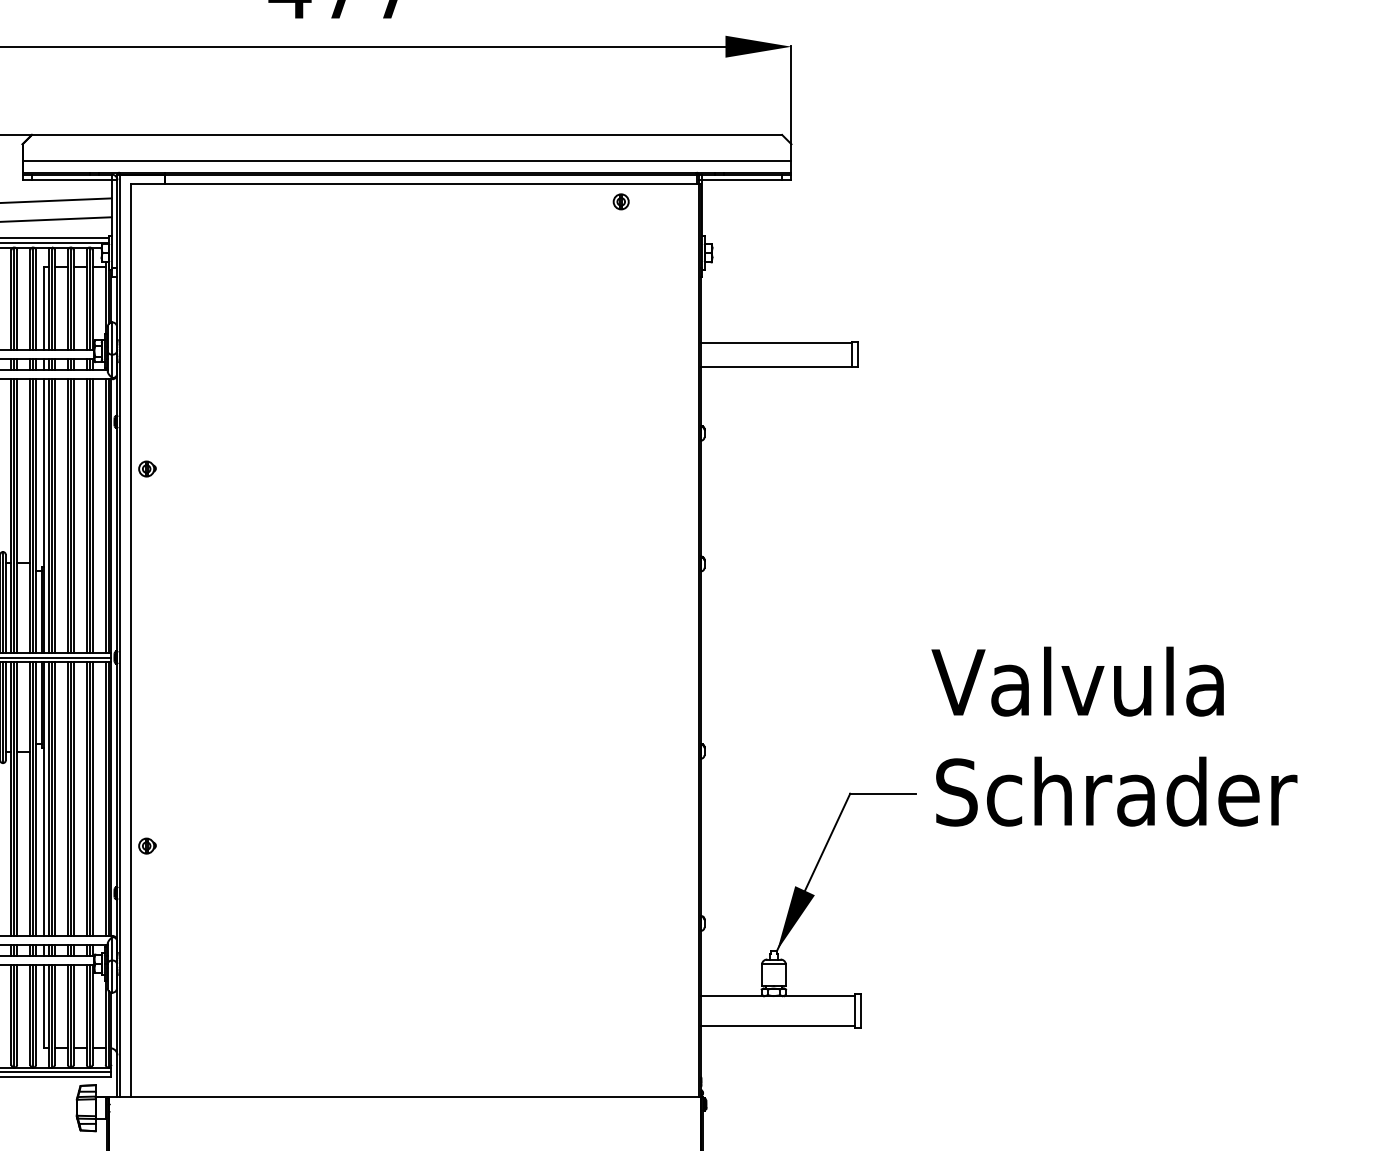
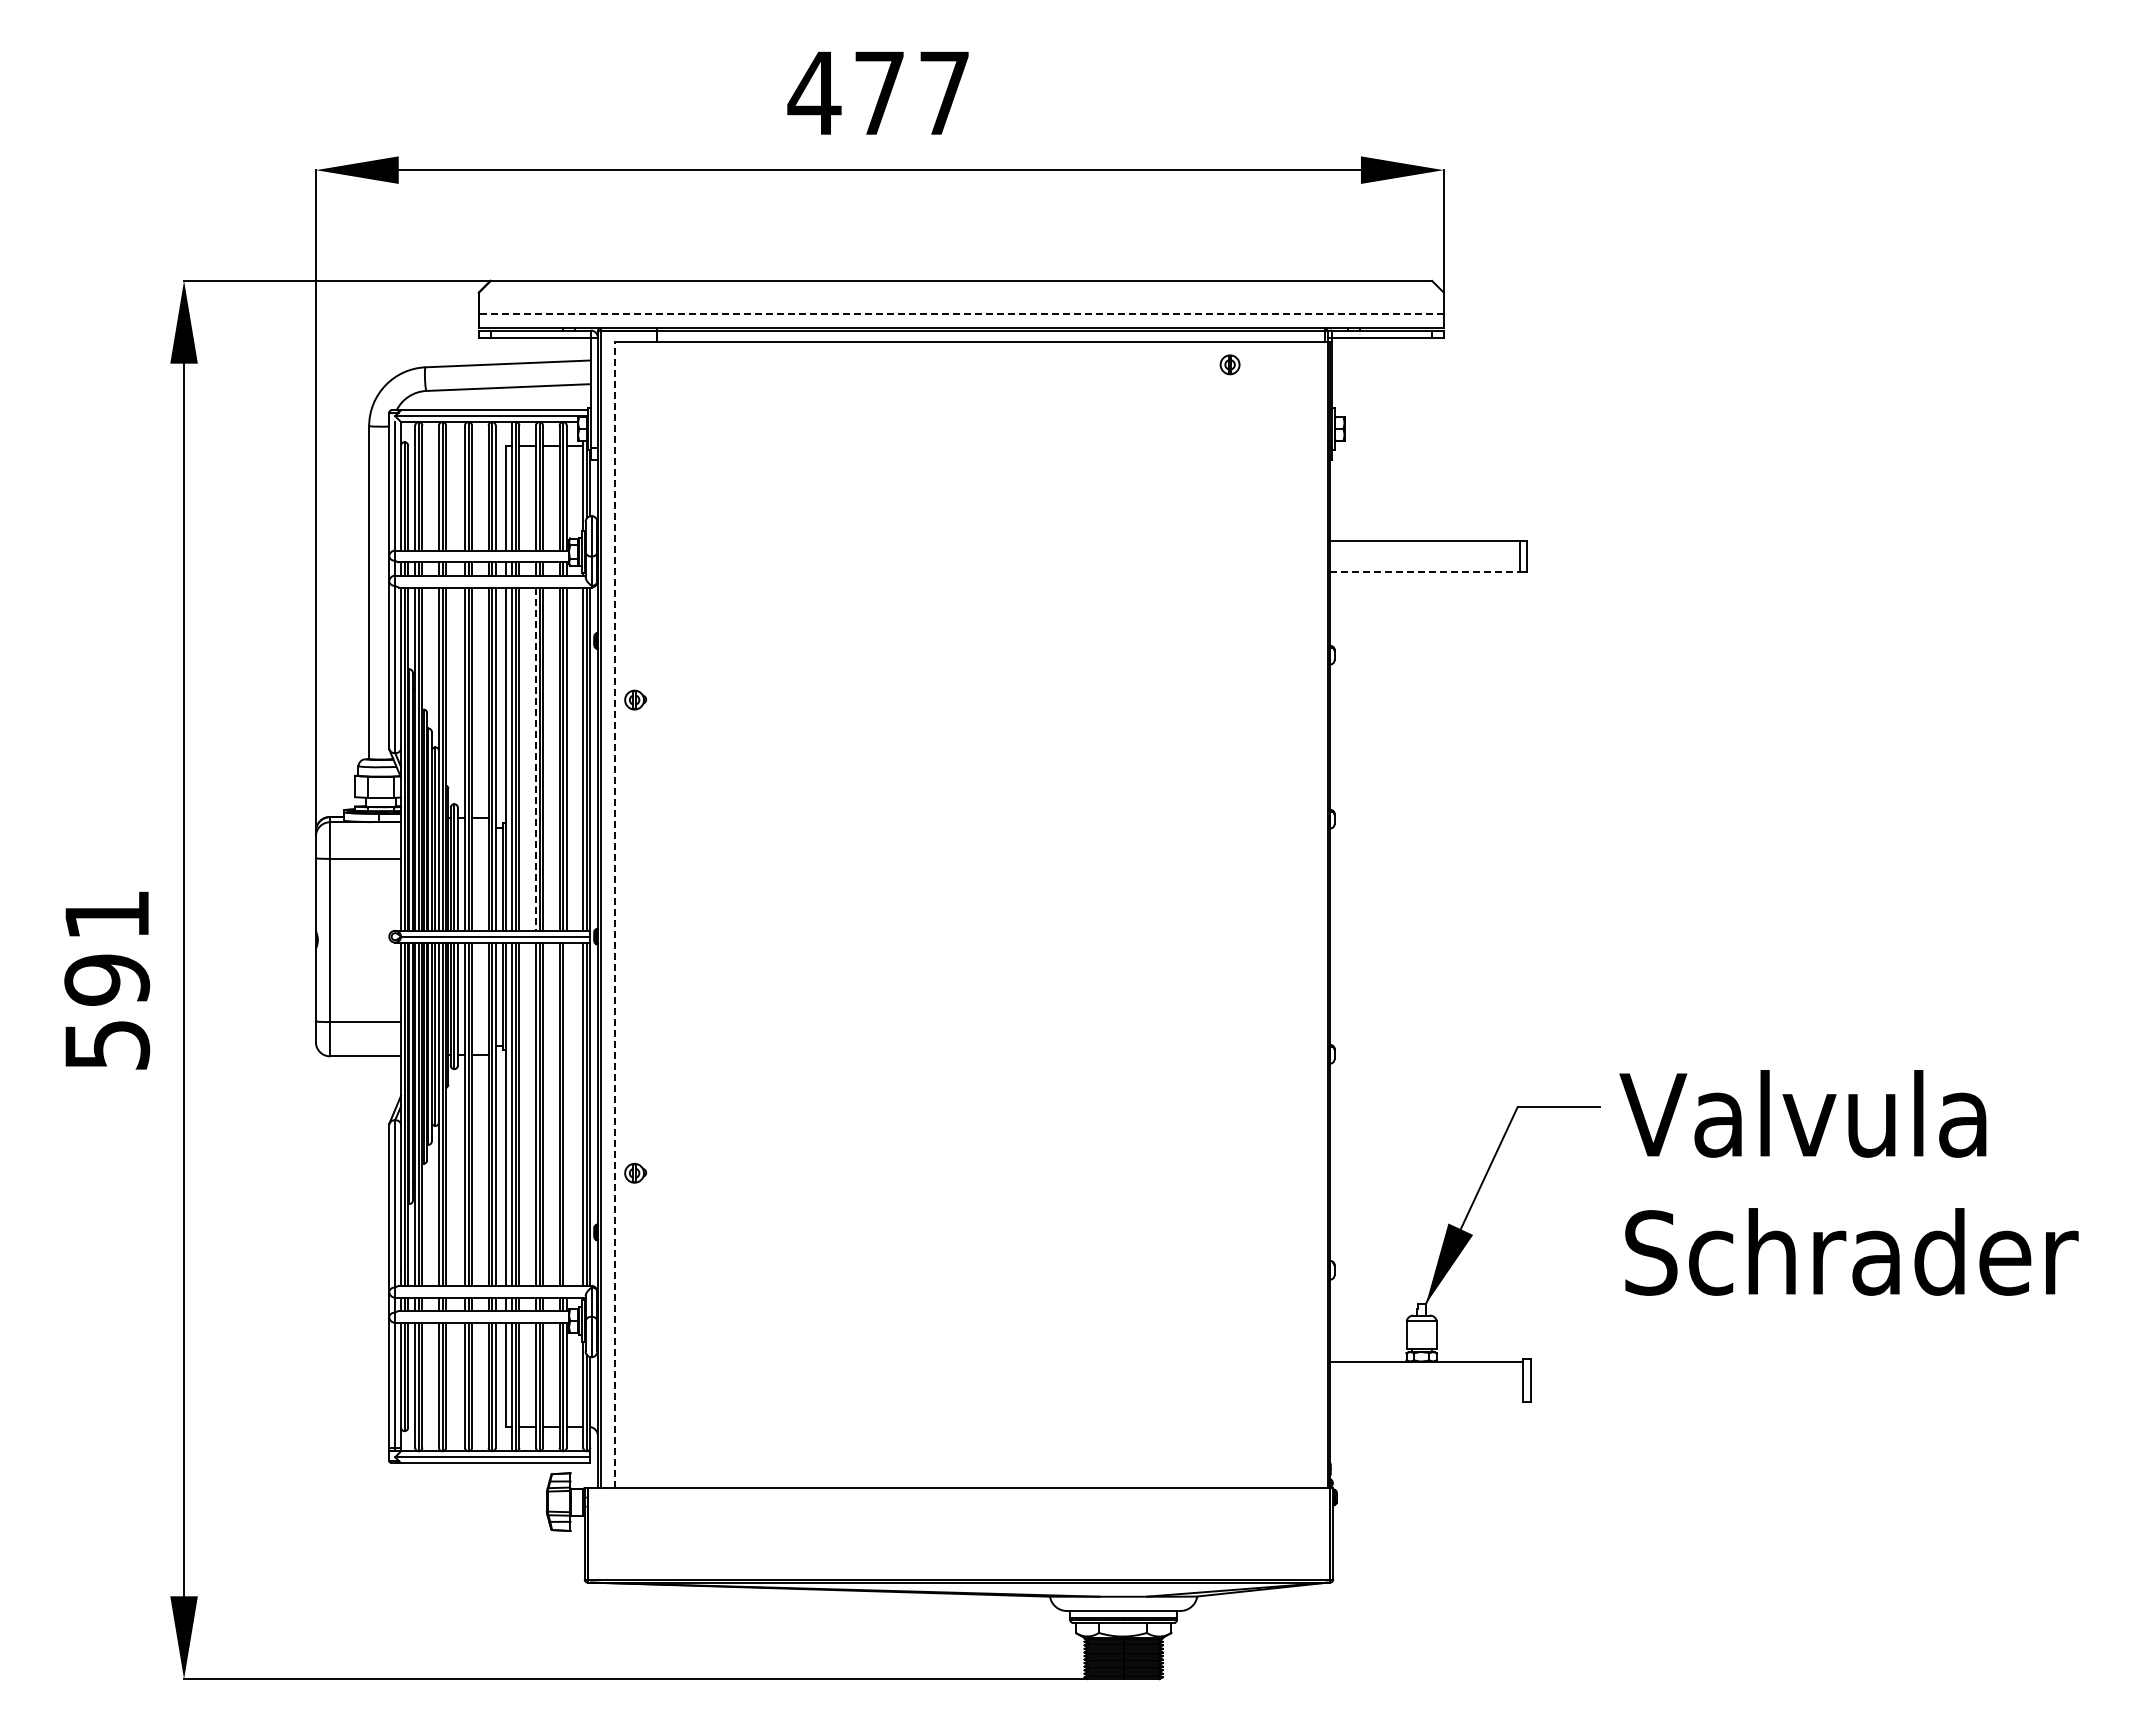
line: (406, 160) -> (960, 313), solid -> dashed
line: (776, 366) -> (1424, 571), solid -> dashed
line: (67, 516) -> (535, 759), solid -> dashed
line: (131, 640) -> (615, 915), solid -> dashed
text: (1114, 736) -> (1848, 1182), moved
line: (92, 798) -> (566, 1113), removed
line: (777, 1026) -> (1426, 1399), removed

